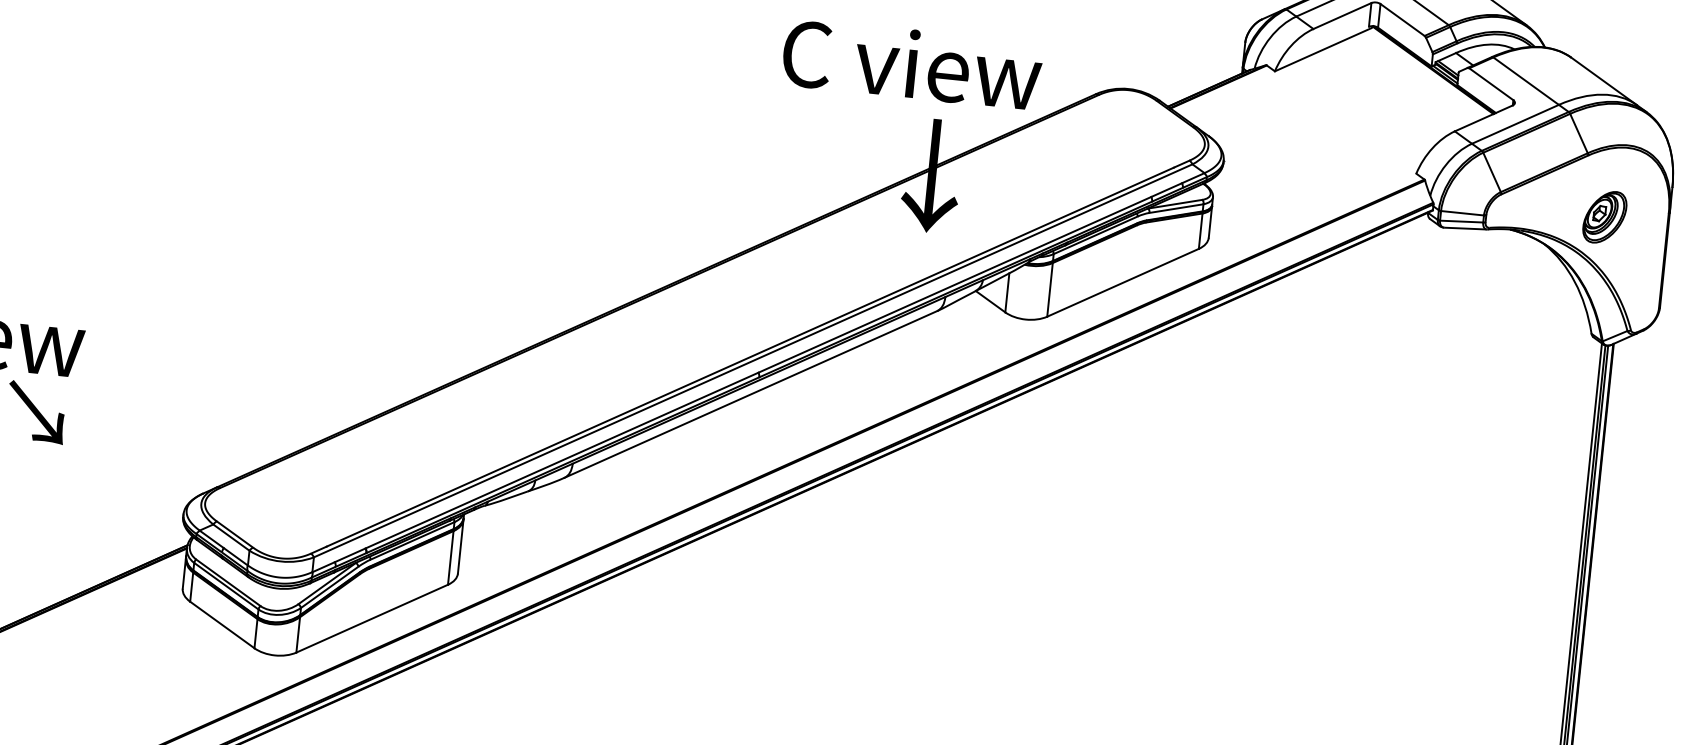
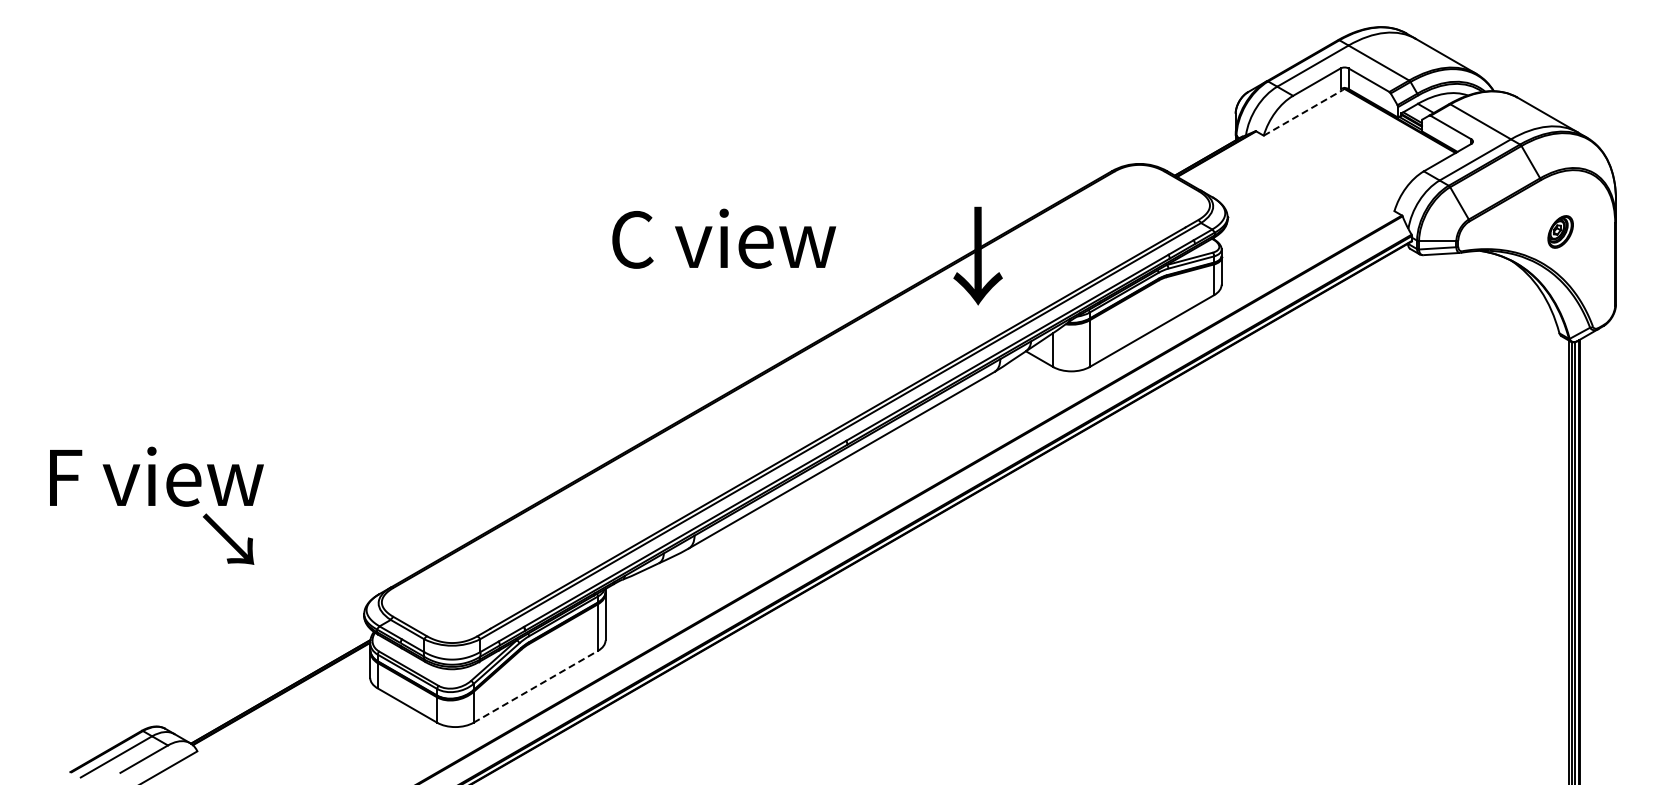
line: (1323, 49) -> (1303, 112), solid -> dashed
text: (912, 63) -> (724, 238), moved
part: (1604, 216) -> (1560, 231), size x0.7
line: (371, 618) -> (535, 686), solid -> dashed

